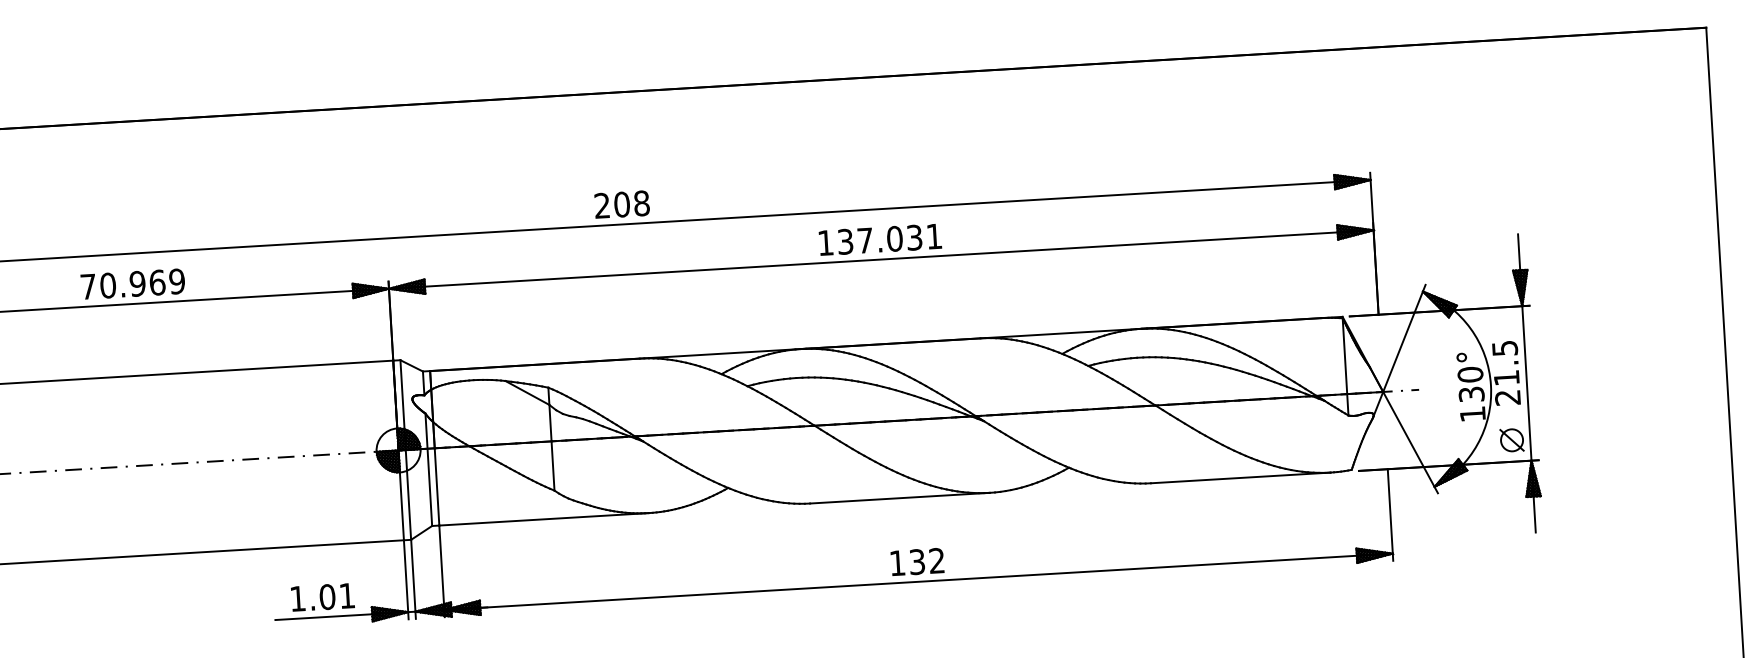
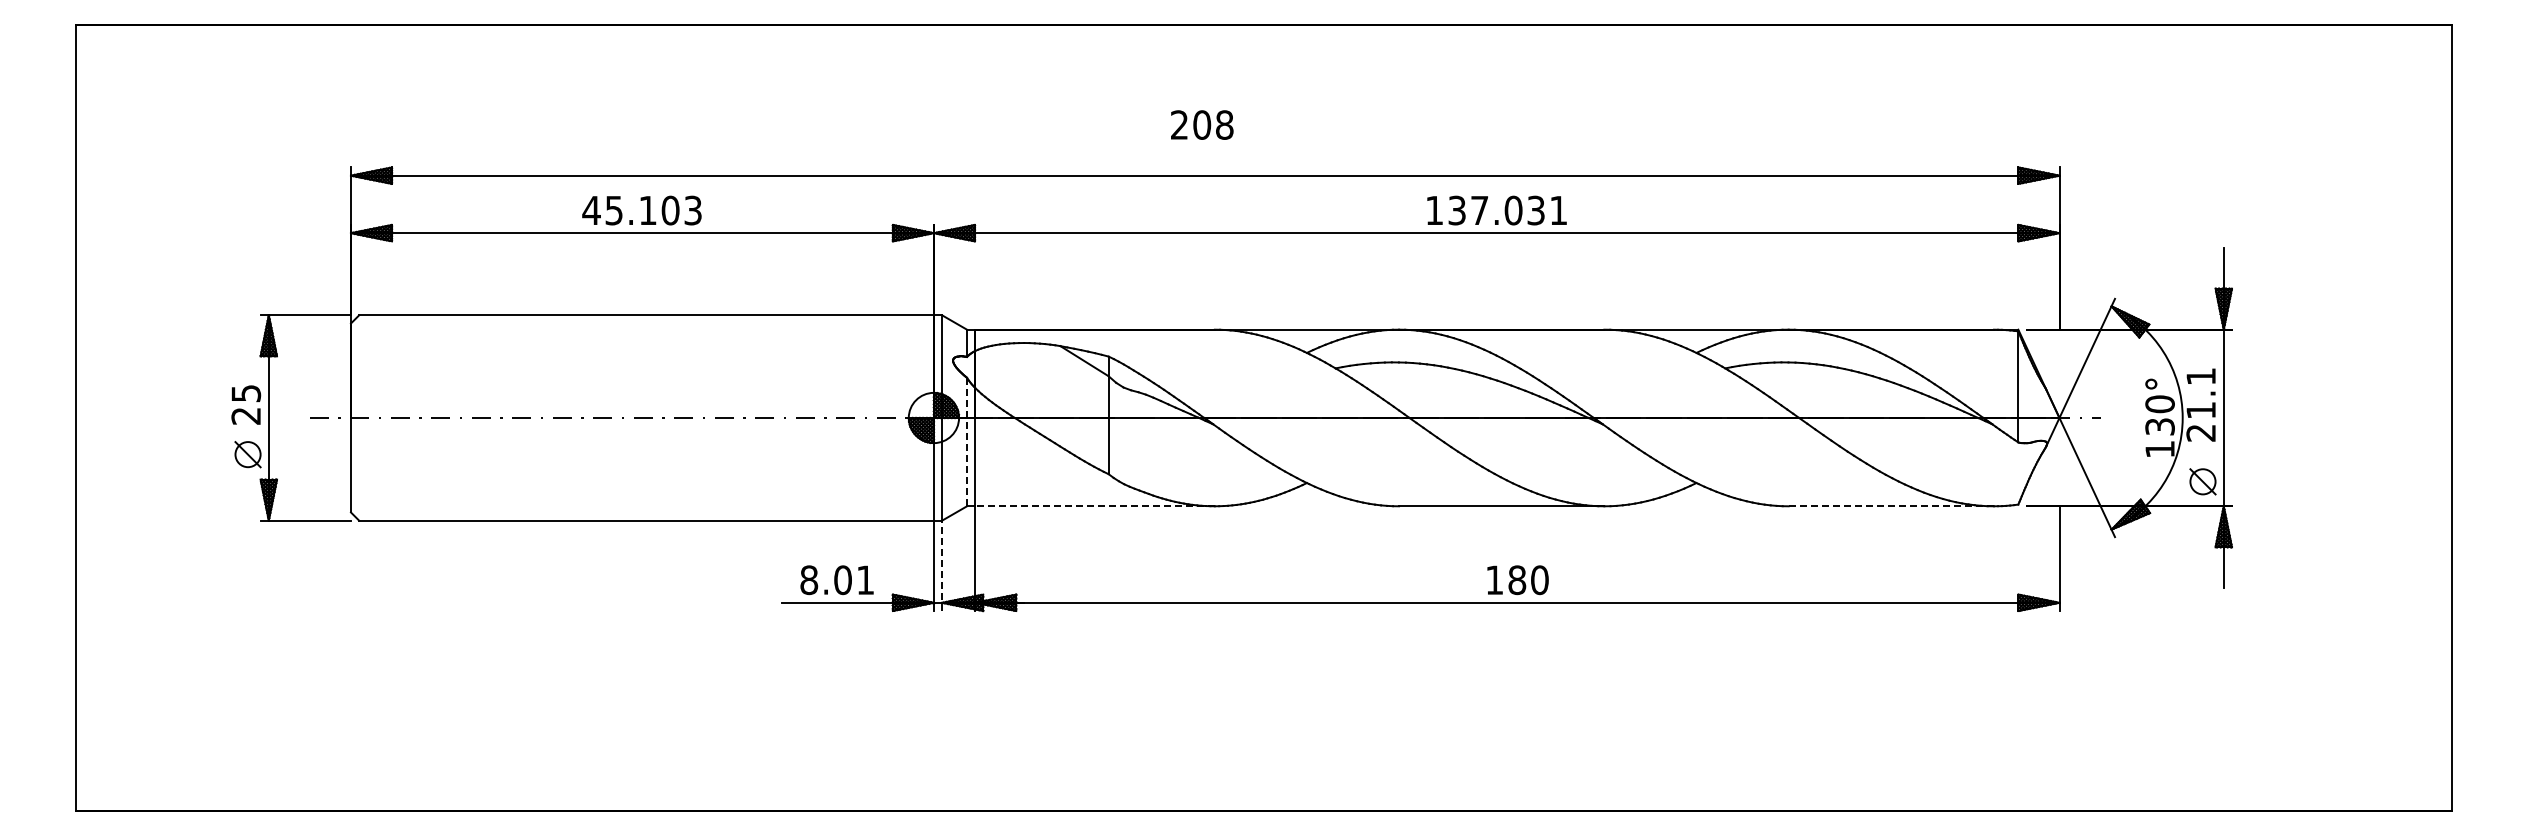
text: (622, 204) -> (1202, 124), moved
text: (132, 284) -> (641, 210), 70.969 -> 45.103
text: (1505, 348) -> (2201, 376), 21.5 -> 21.1
line: (429, 469) -> (967, 441), solid -> dashed
line: (1240, 478) -> (1891, 506), solid -> dashed
line: (544, 519) -> (1095, 506), solid -> dashed
text: (927, 561) -> (1528, 580), 132 -> 180
line: (413, 579) -> (942, 565), solid -> dashed
text: (298, 599) -> (809, 580), 1.01 -> 8.01

